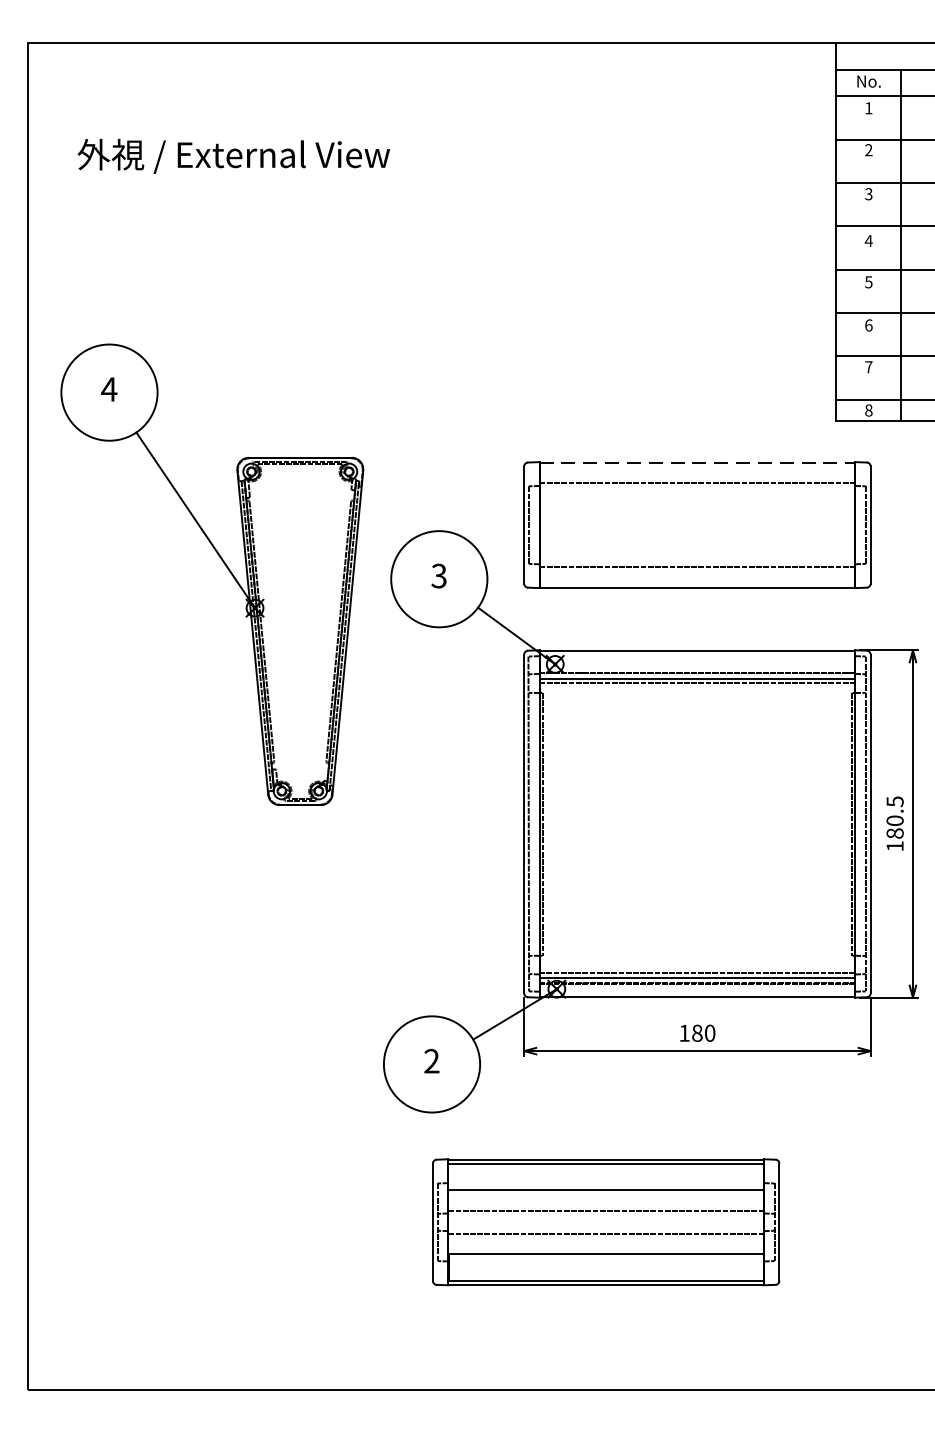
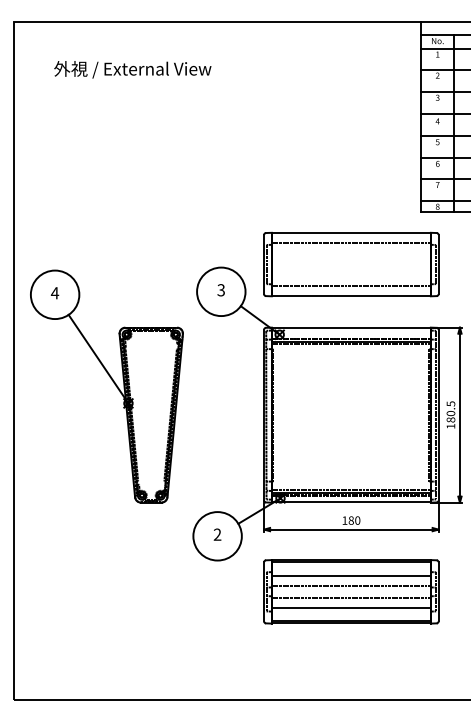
text: (233, 155) -> (132, 69), moved
line: (697, 463) -> (351, 233), dashed -> solid
part: (225, 568) -> (113, 383), moved
part: (606, 1221) -> (351, 591), moved

